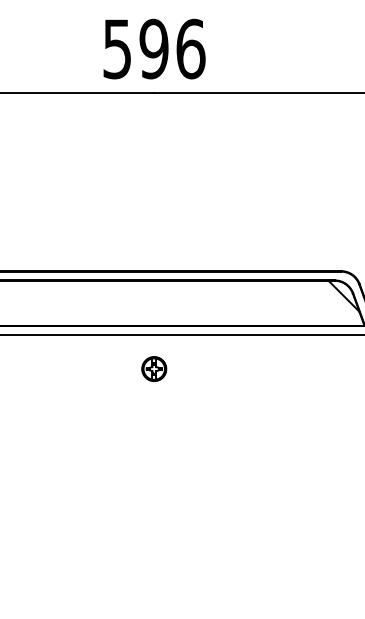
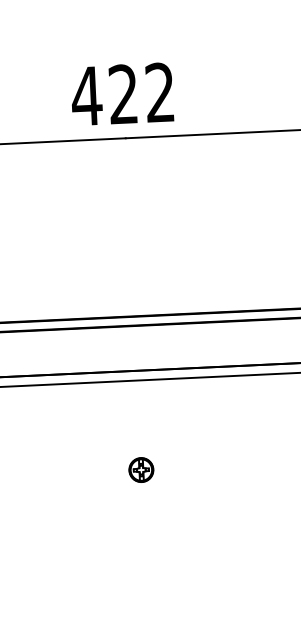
text: (153, 48) -> (122, 93), 596 -> 422
part: (154, 368) -> (141, 469), moved

